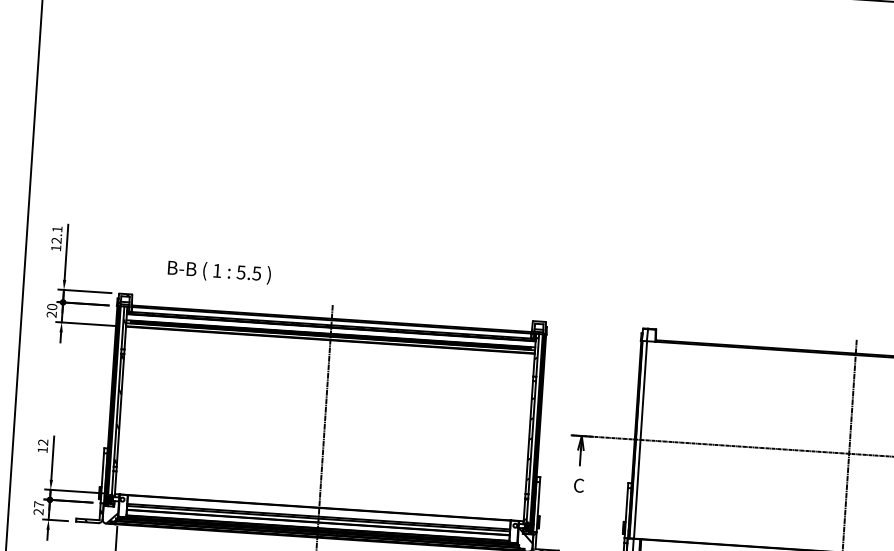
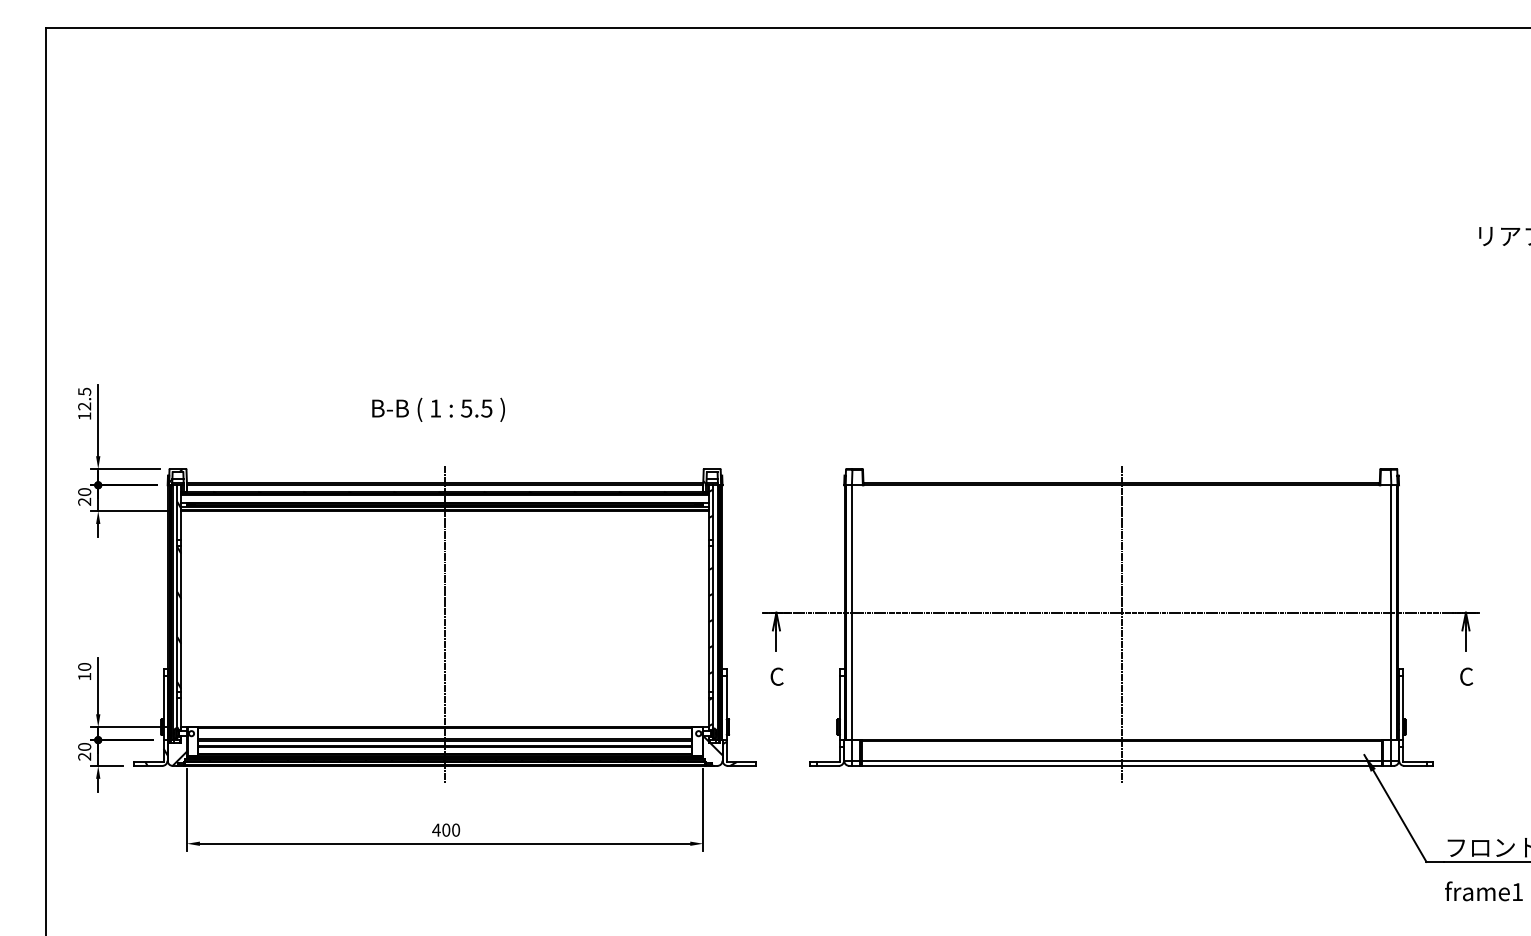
text: (57, 229) -> (84, 391), 12.1 -> 12.5
text: (219, 271) -> (438, 409), moved
text: (43, 442) -> (84, 666), 12 -> 10
text: (39, 504) -> (84, 746), 27 -> 20

